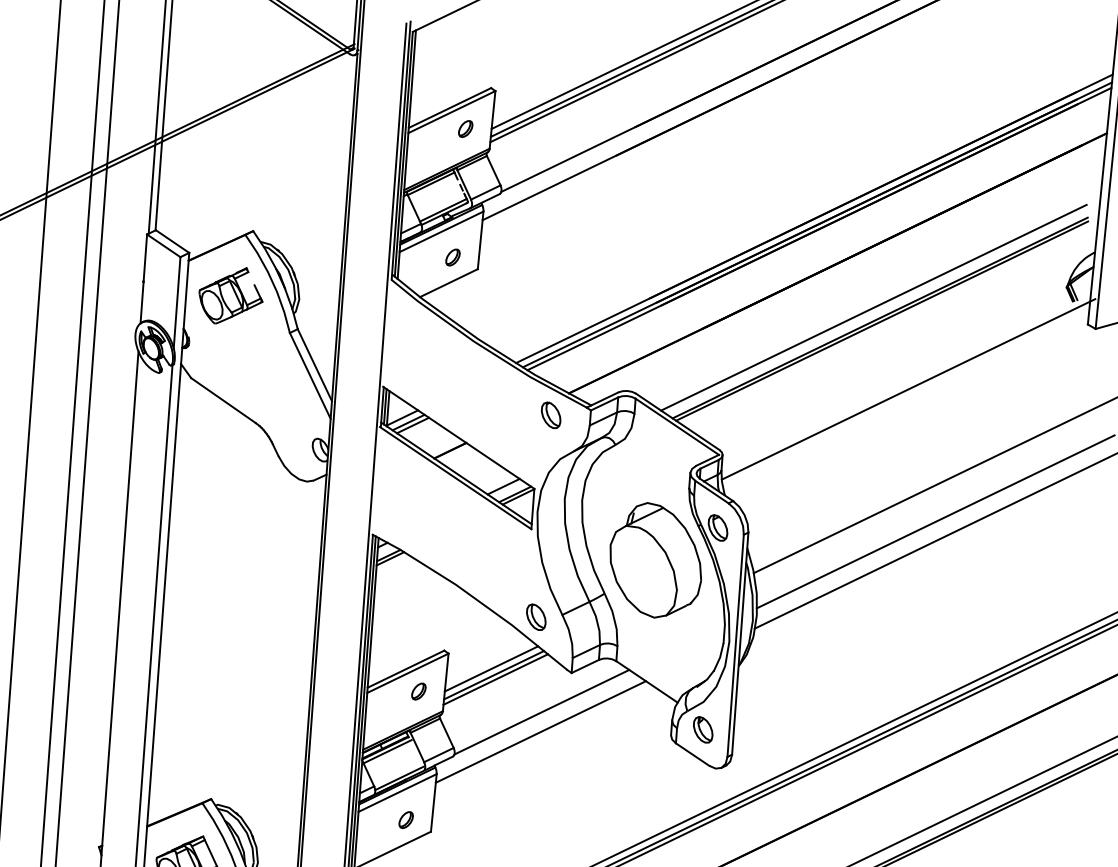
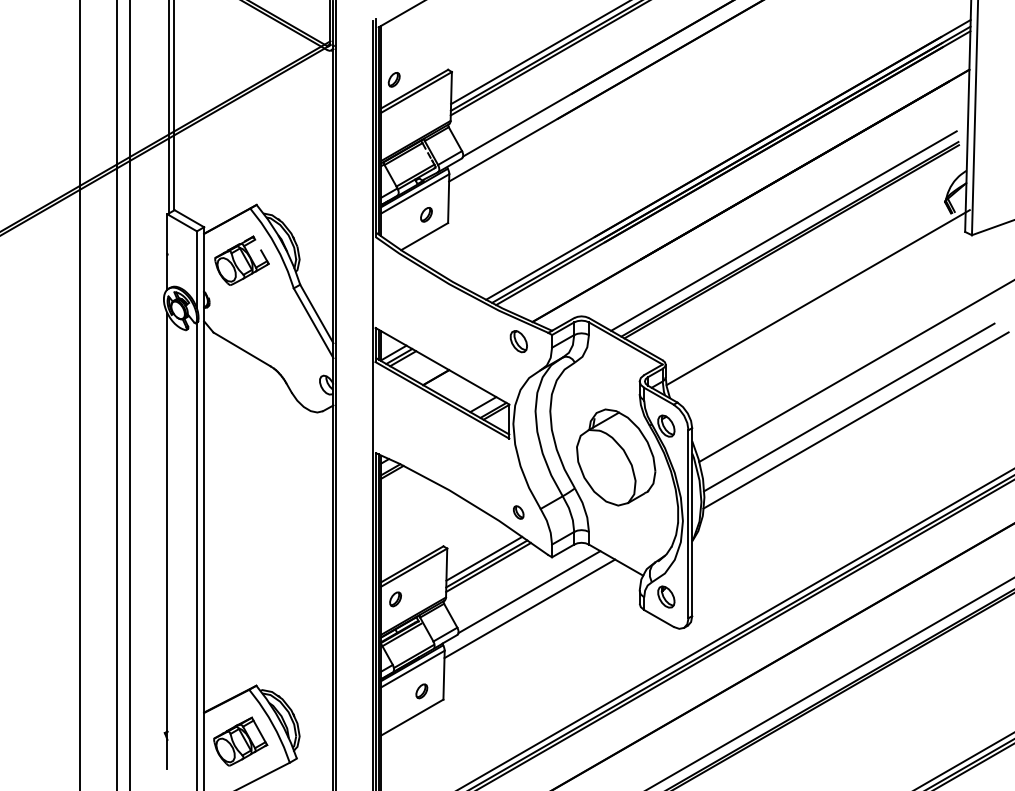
part: (464, 128) -> (393, 79), moved
part: (535, 617) -> (518, 512), size x0.6
part: (418, 691) -> (395, 599), moved

